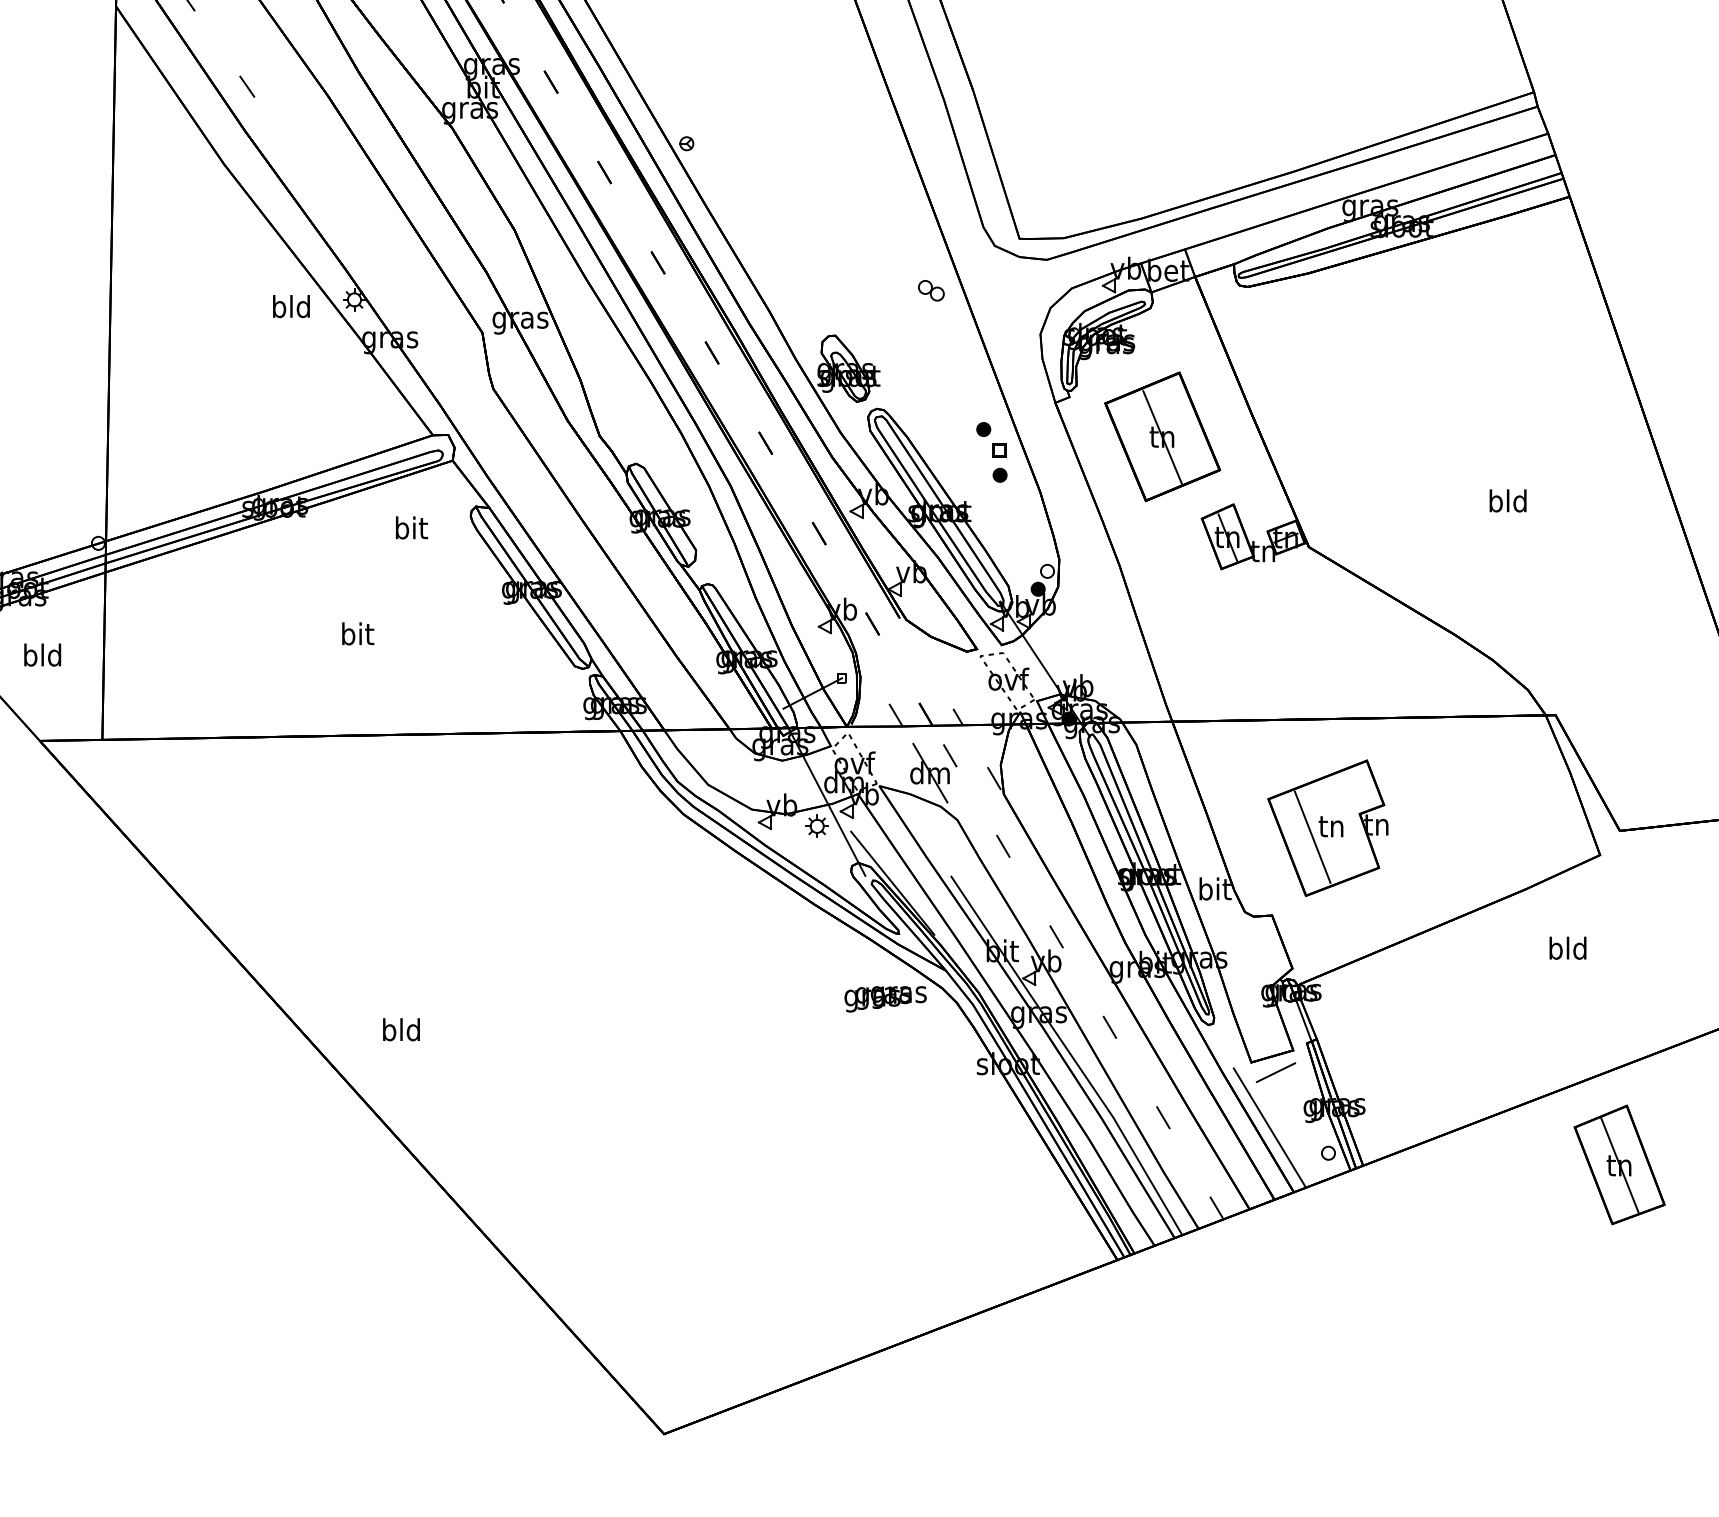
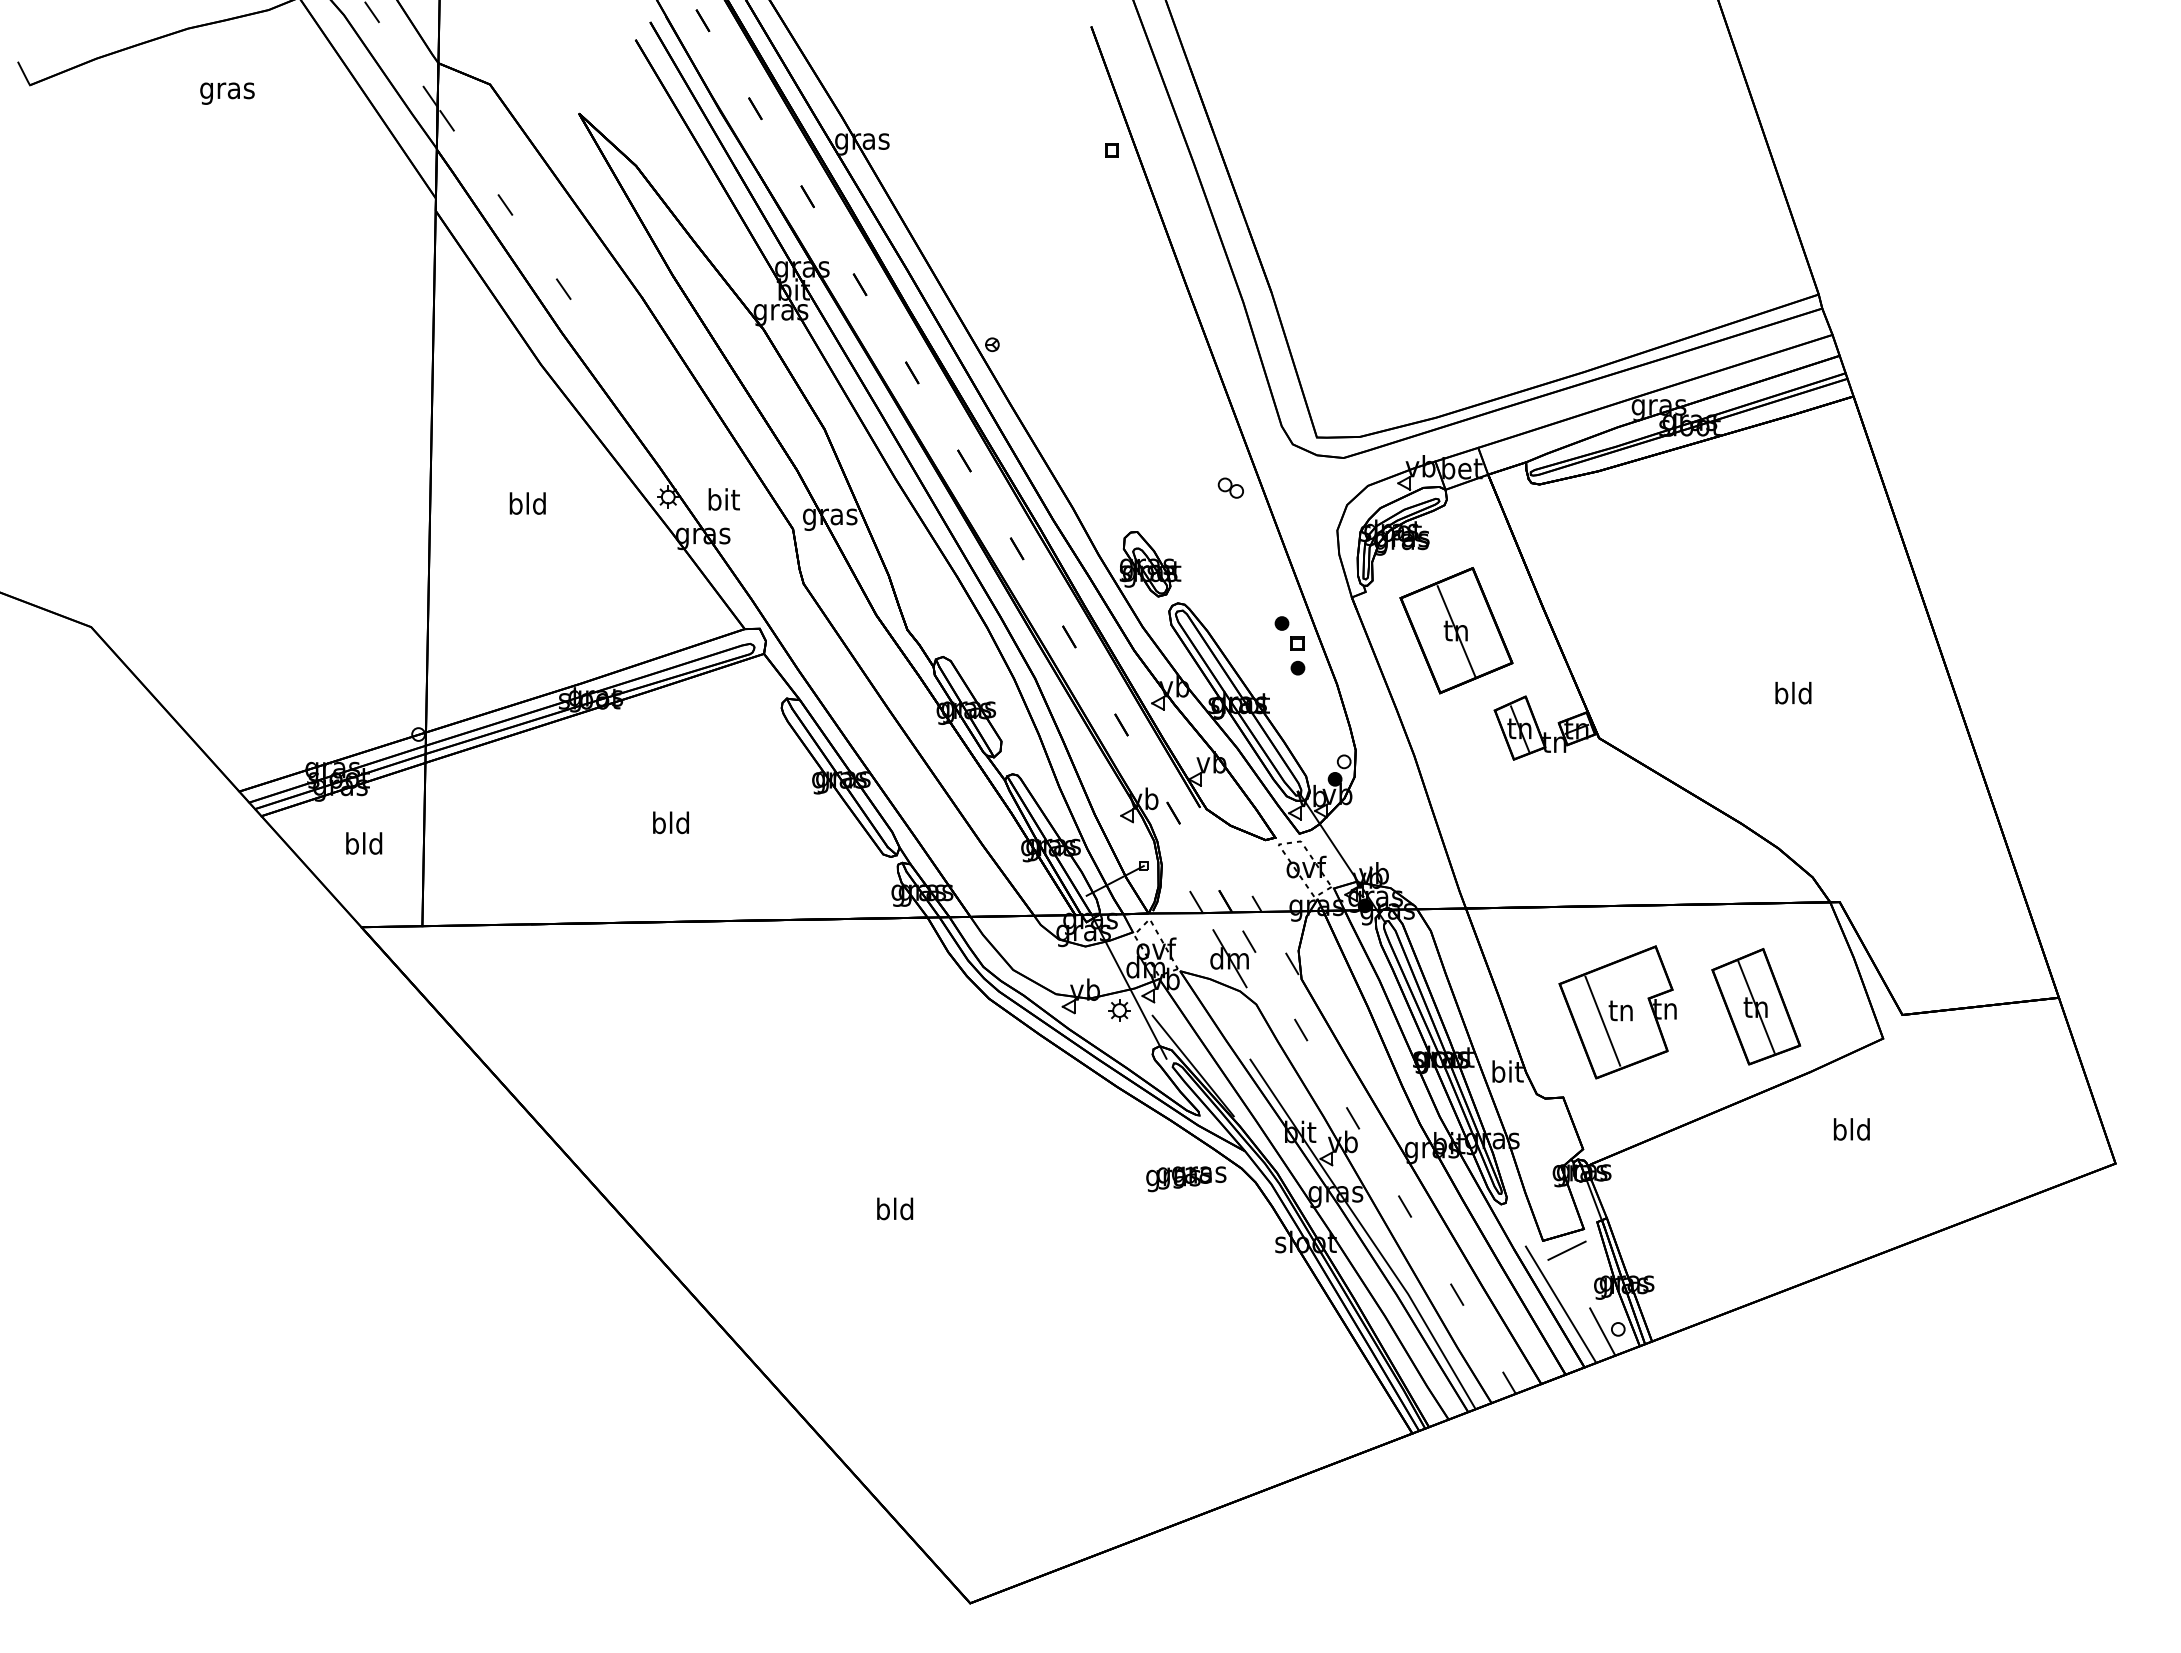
text: (291, 306) -> (527, 503), moved
text: (411, 527) -> (723, 499), moved
text: (356, 633) -> (670, 822), bit -> bld
text: (401, 1029) -> (895, 1208), moved
line: (1312, 1155) -> (1602, 1331), added
part: (1619, 1164) -> (1756, 1006), moved

